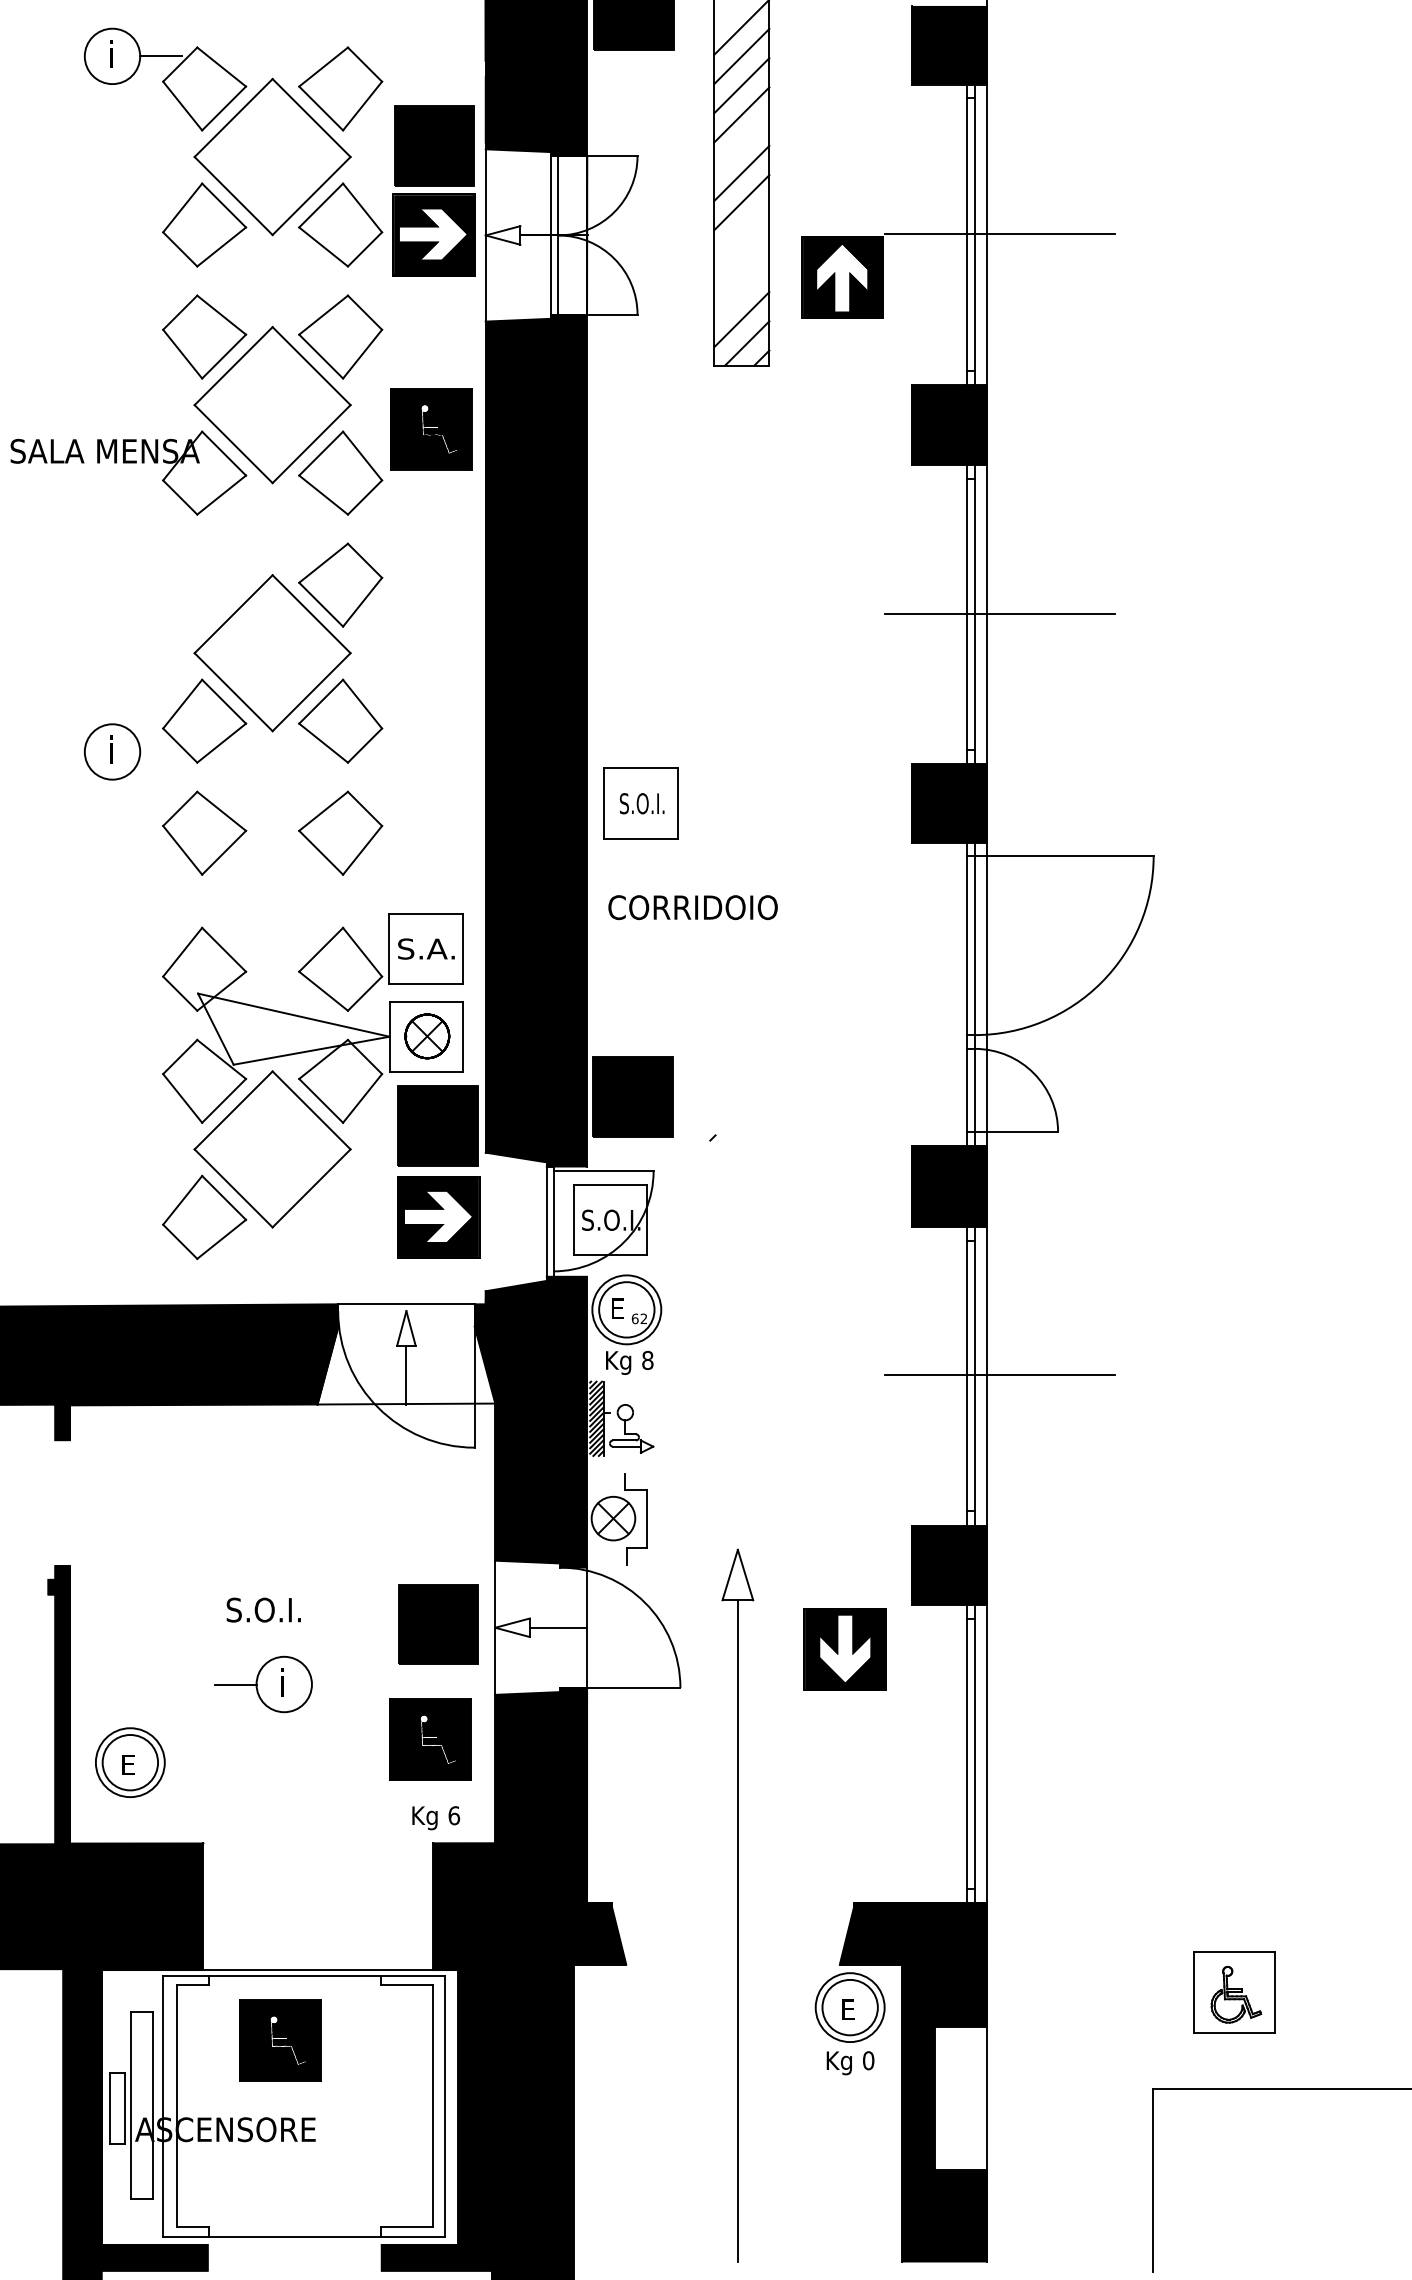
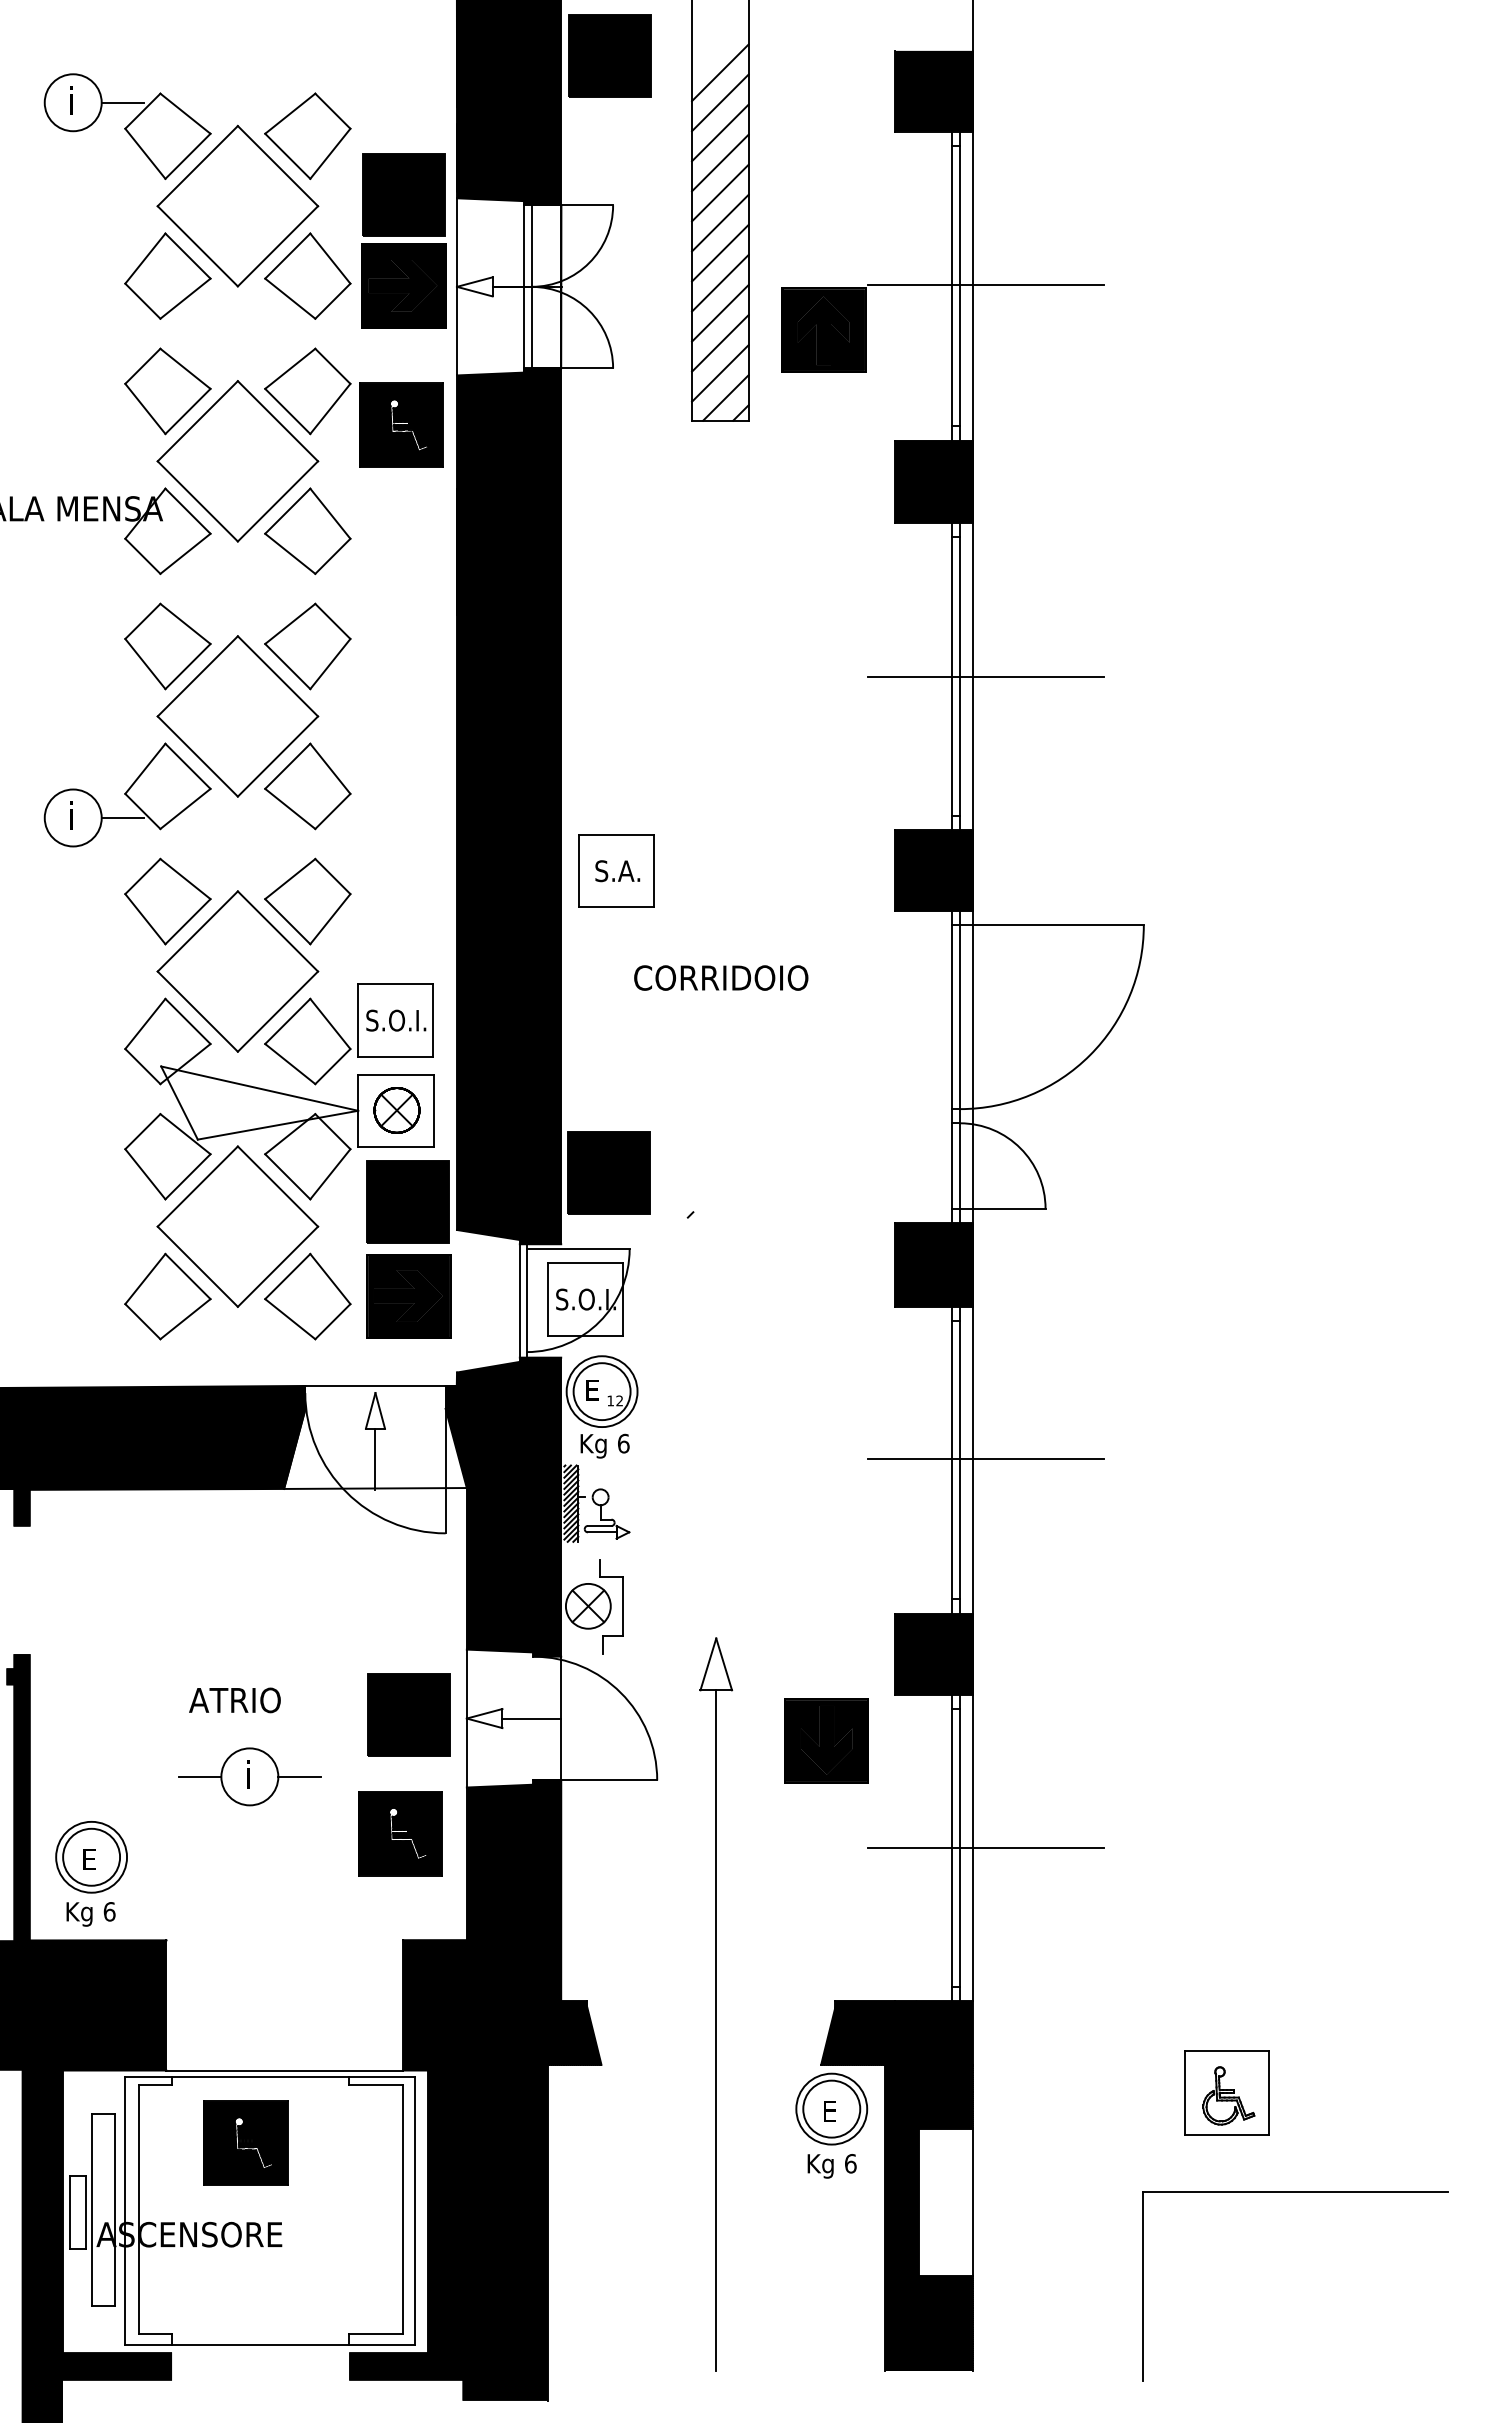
line: (741, 143) -> (720, 192), added
line: (741, 231) -> (720, 282), added
fill: (432, 234) -> (402, 285), added
line: (741, 260) -> (720, 312), added
fill: (842, 277) -> (823, 330), added
line: (741, 290) -> (720, 343), added
part: (431, 428) -> (401, 424), moved
part: (204, 585) -> (167, 646), added
line: (160, 752) -> (122, 818), added
text: (641, 804) -> (617, 871), S.O.I. -> S.A.
part: (272, 901) -> (237, 971), added
text: (693, 907) -> (721, 977), moved
text: (426, 948) -> (396, 1020), S.A. -> S.O.I.
fill: (437, 1216) -> (407, 1295), added
part: (340, 1217) -> (307, 1296), added
text: (634, 1318) -> (610, 1400), 62 -> 12
text: (647, 1360) -> (623, 1443), 8 -> 6
text: (269, 1610) -> (234, 1700), S.O.I. -> ATRIO
fill: (845, 1648) -> (826, 1739), added
line: (332, 1684) -> (299, 1776), added
line: (999, 1754) -> (985, 1848), added
text: (435, 1818) -> (90, 1914), moved
text: (868, 2060) -> (850, 2163), 0 -> 6

